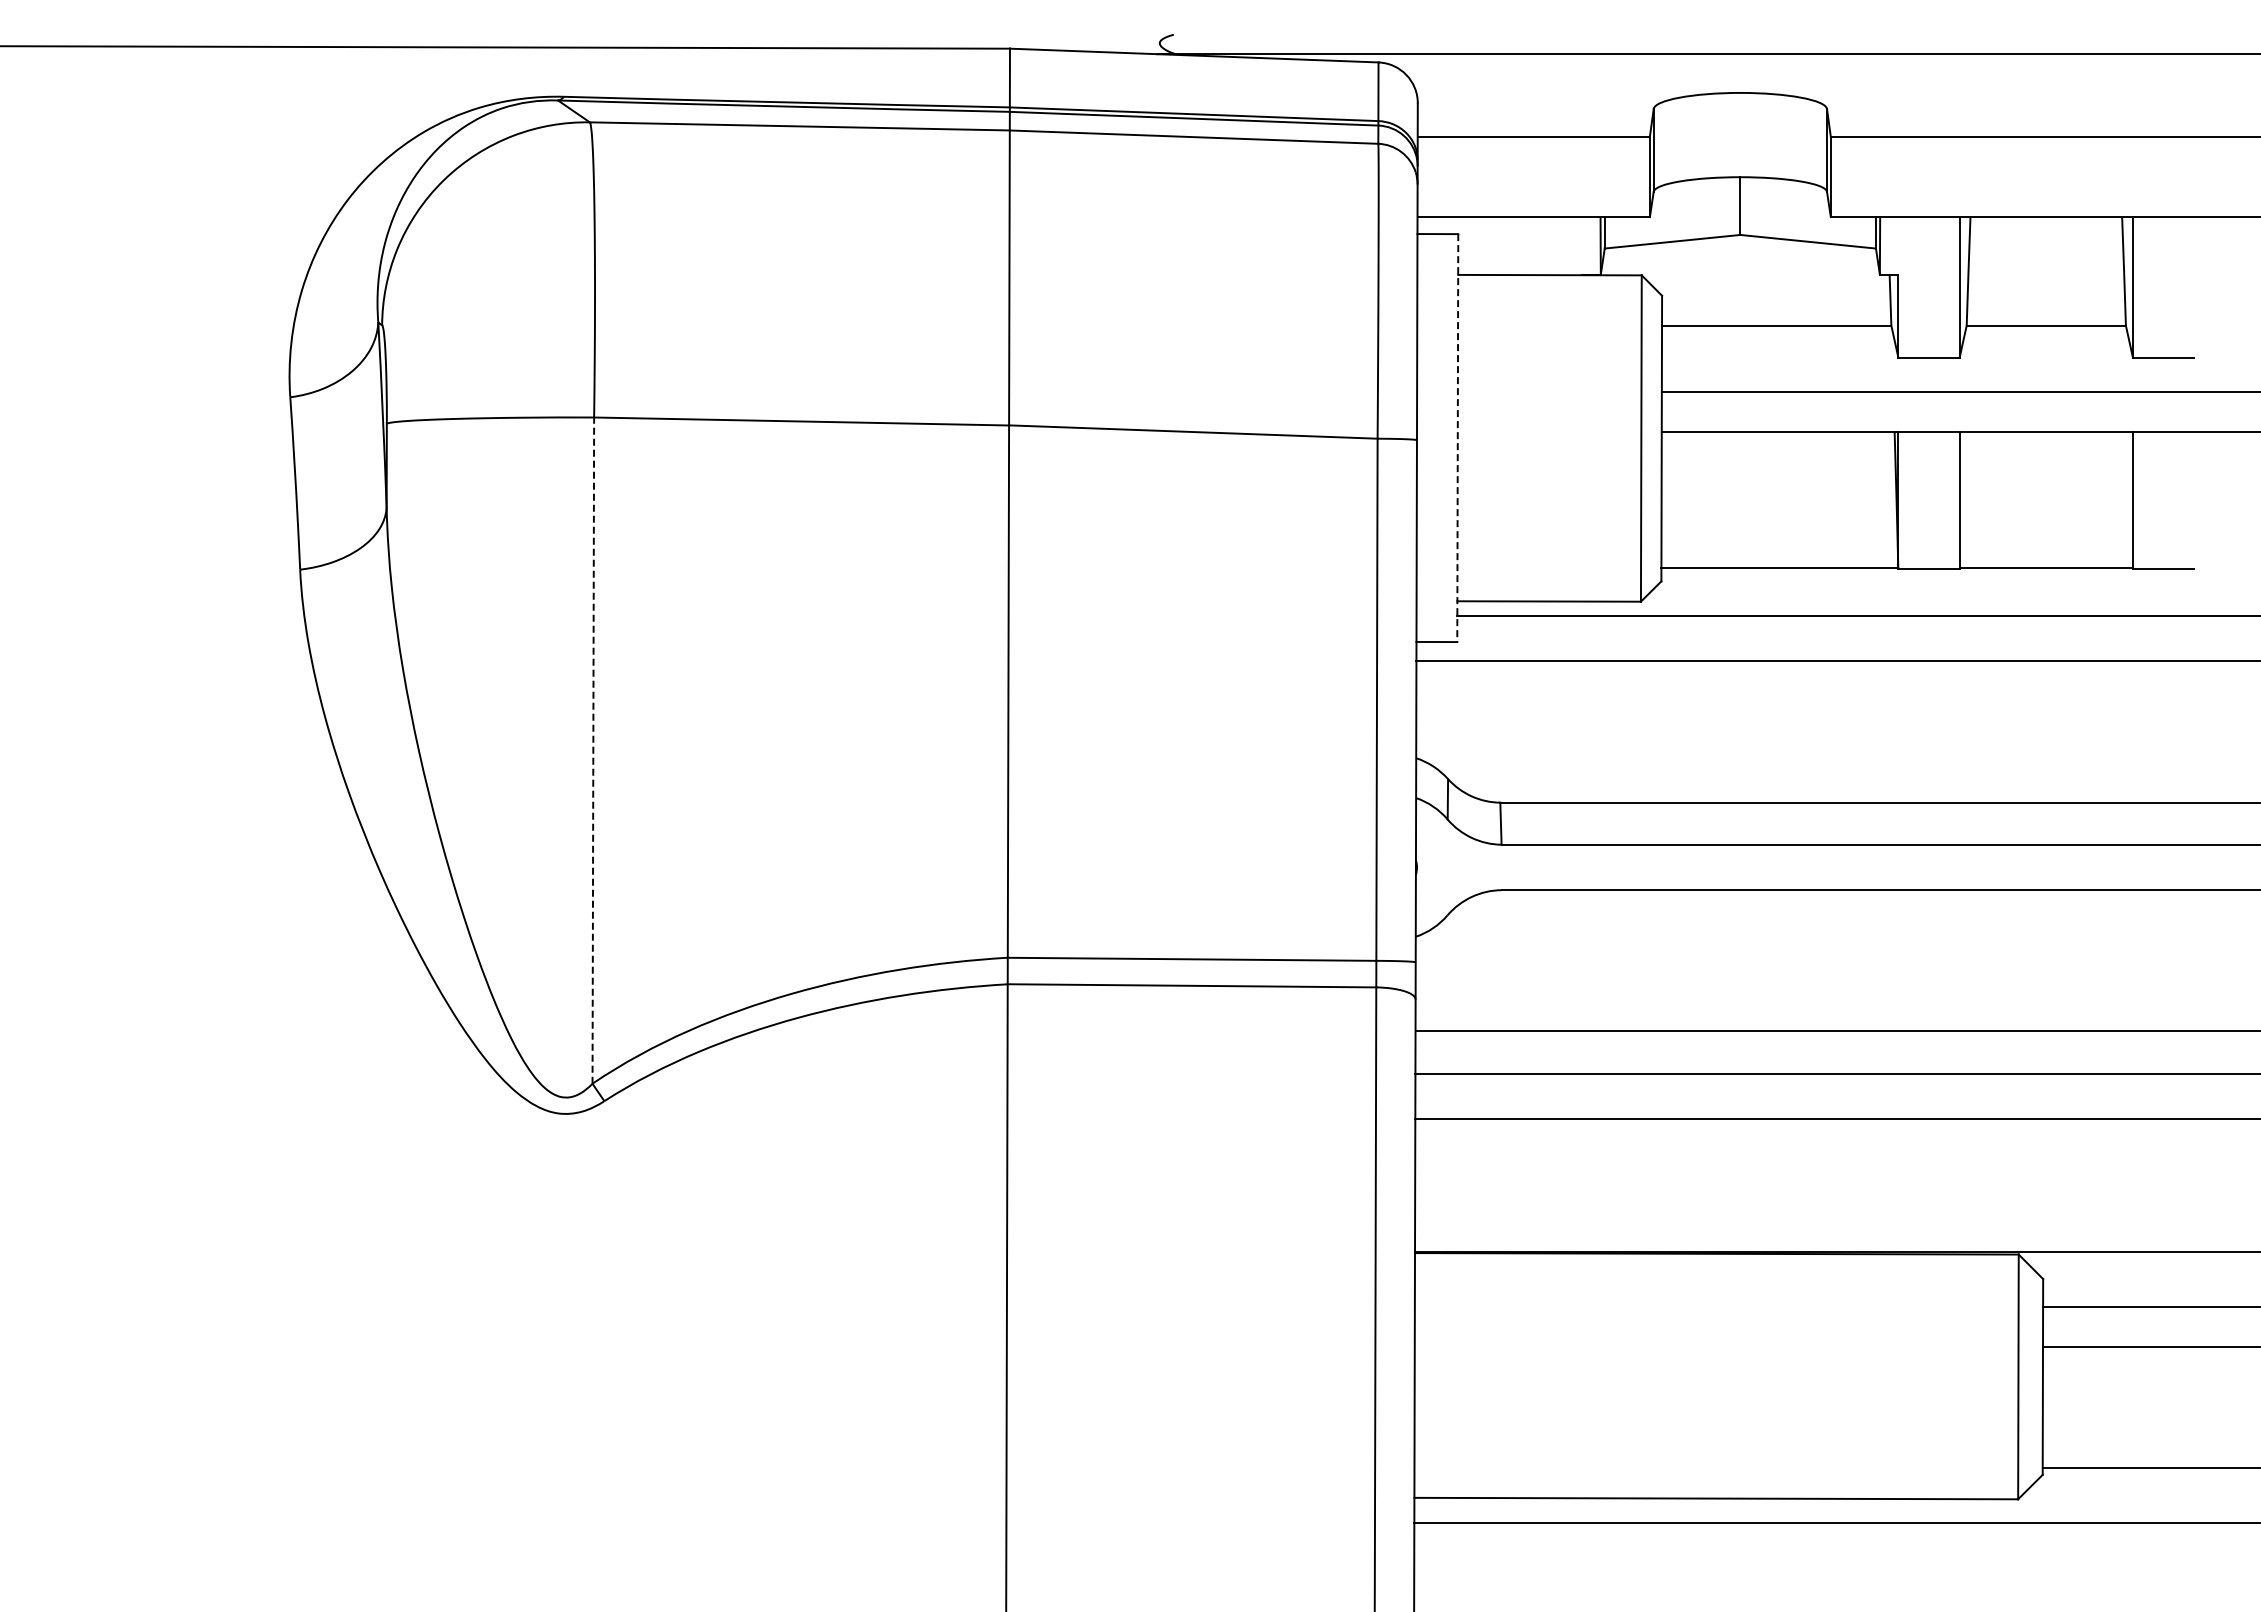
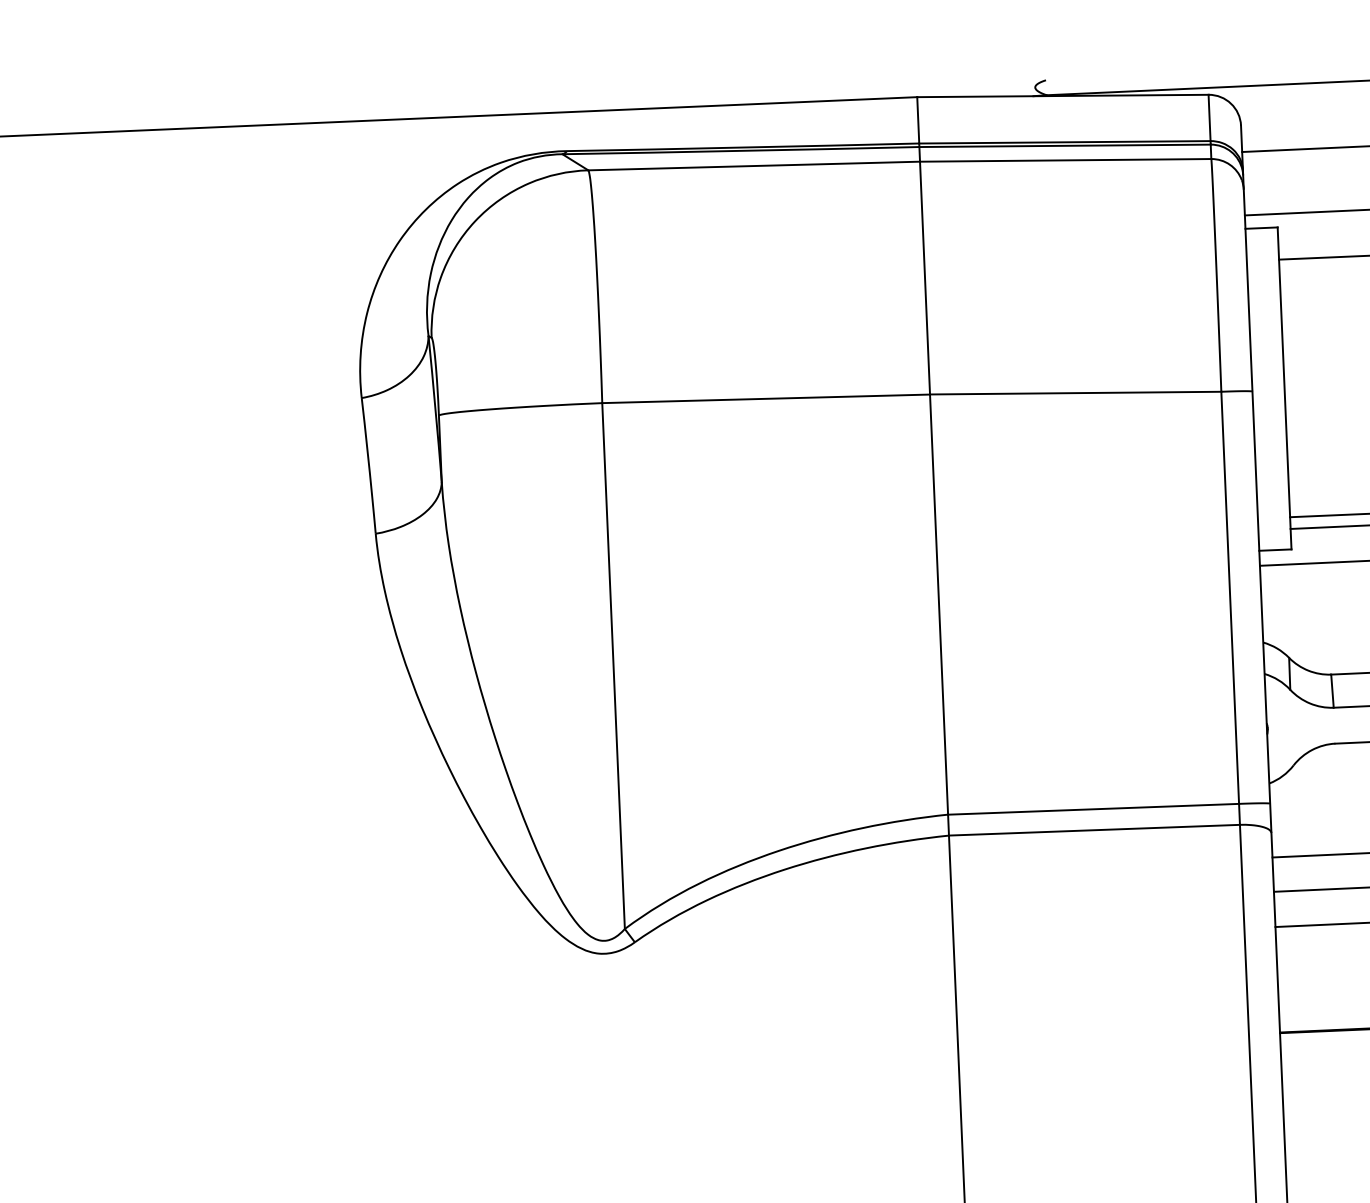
line: (1457, 438) -> (1284, 388), dashed -> solid
line: (593, 750) -> (613, 665), dashed -> solid

